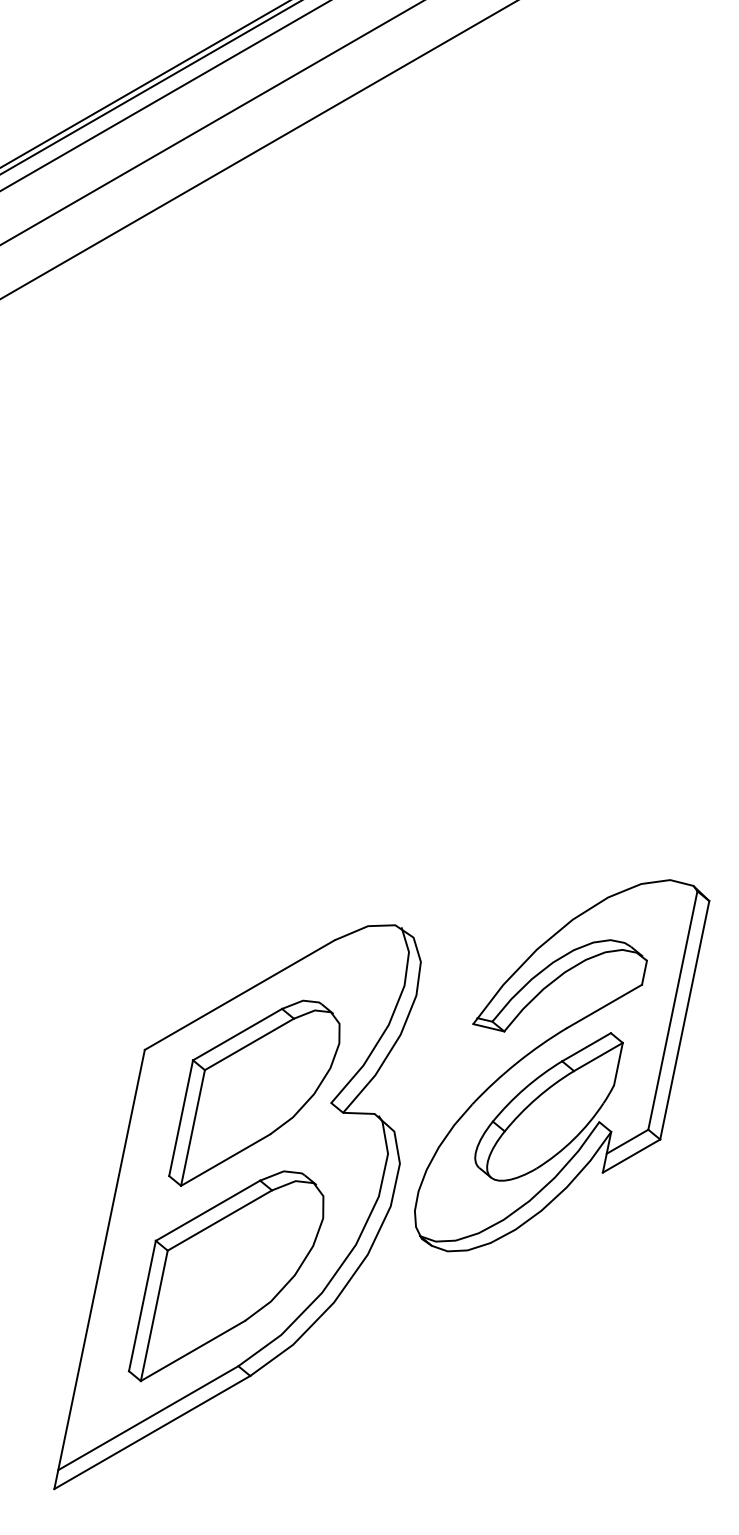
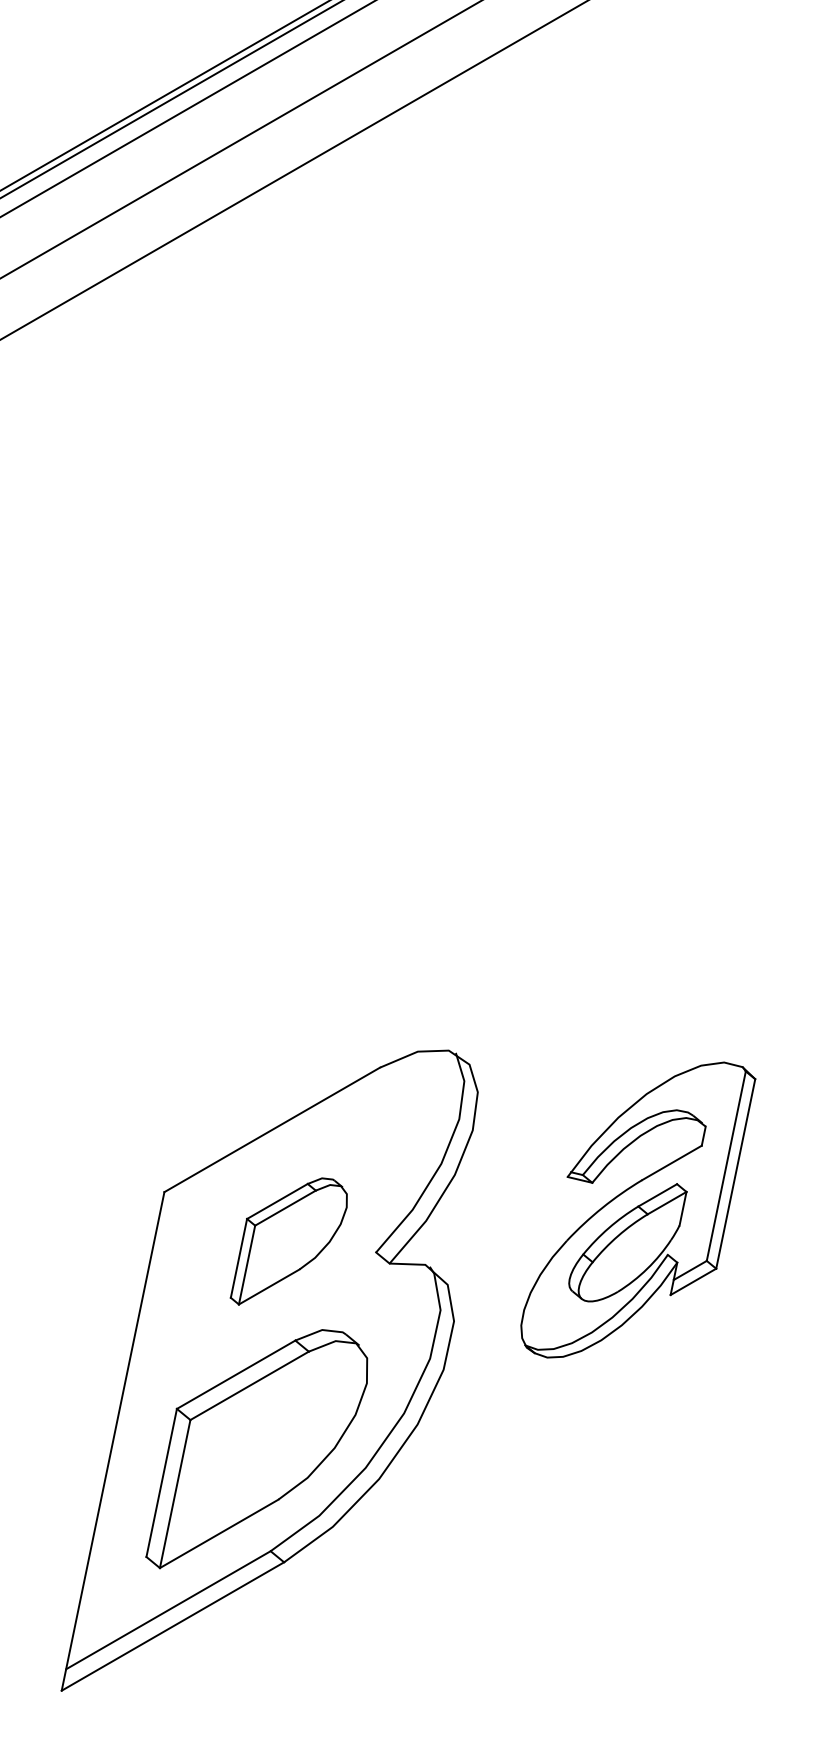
part: (562, 1065) -> (638, 1209), size x0.7
part: (254, 1093) -> (288, 1241), size x0.6

